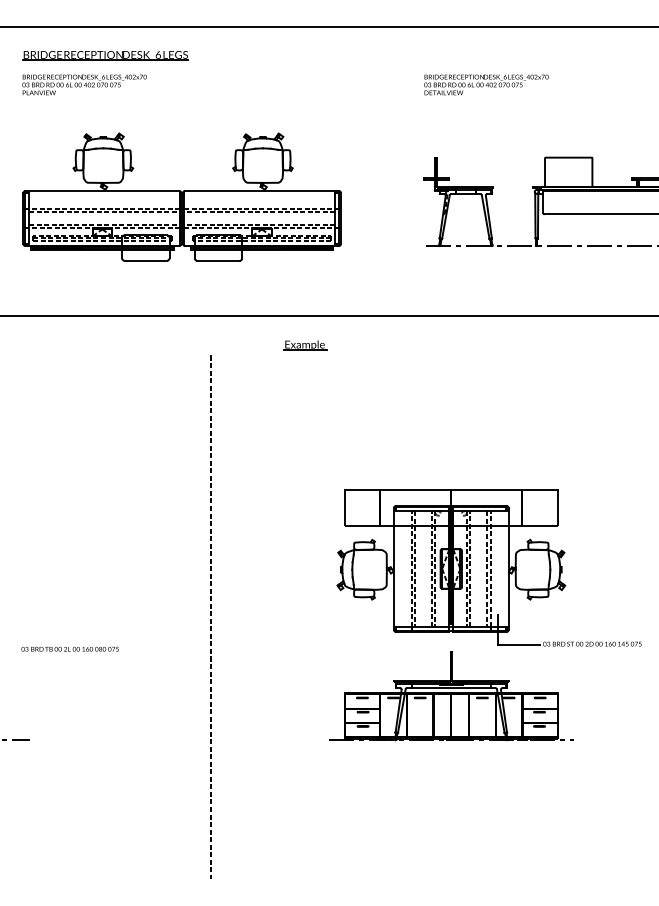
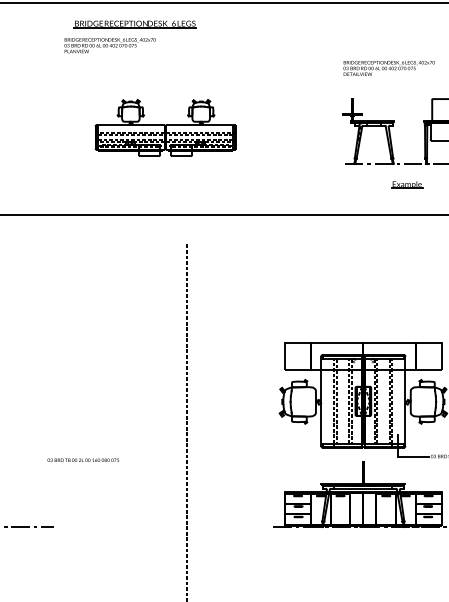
part: (105, 55) -> (135, 24), moved
text: (84, 84) -> (110, 45), moved
text: (486, 84) -> (389, 68), moved
part: (181, 196) -> (165, 127), size x0.6
part: (305, 345) -> (407, 184), moved

